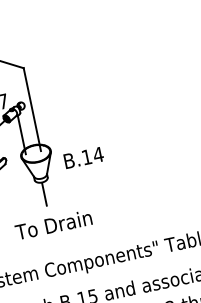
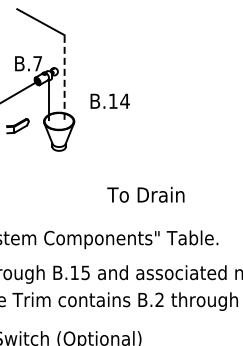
line: (32, 108) -> (64, 76), solid -> dashed
text: (83, 157) -> (109, 100), moved
line: (44, 193) -> (59, 162), removed
text: (53, 224) -> (145, 194), moved

